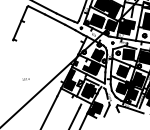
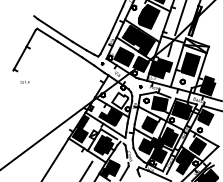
hatch: (98, 55) -> (120, 100), removed
text: (25, 79) -> (24, 82), moved

